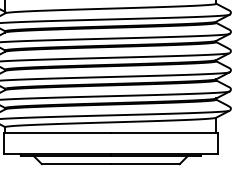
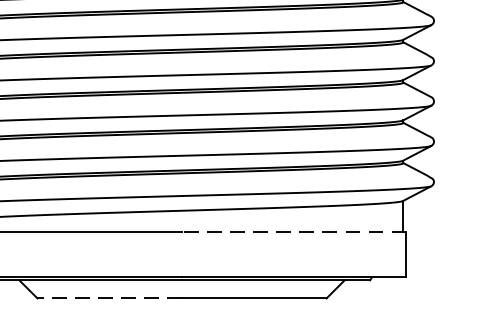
line: (163, 132) -> (292, 231), solid -> dashed
line: (75, 164) -> (107, 299), solid -> dashed

